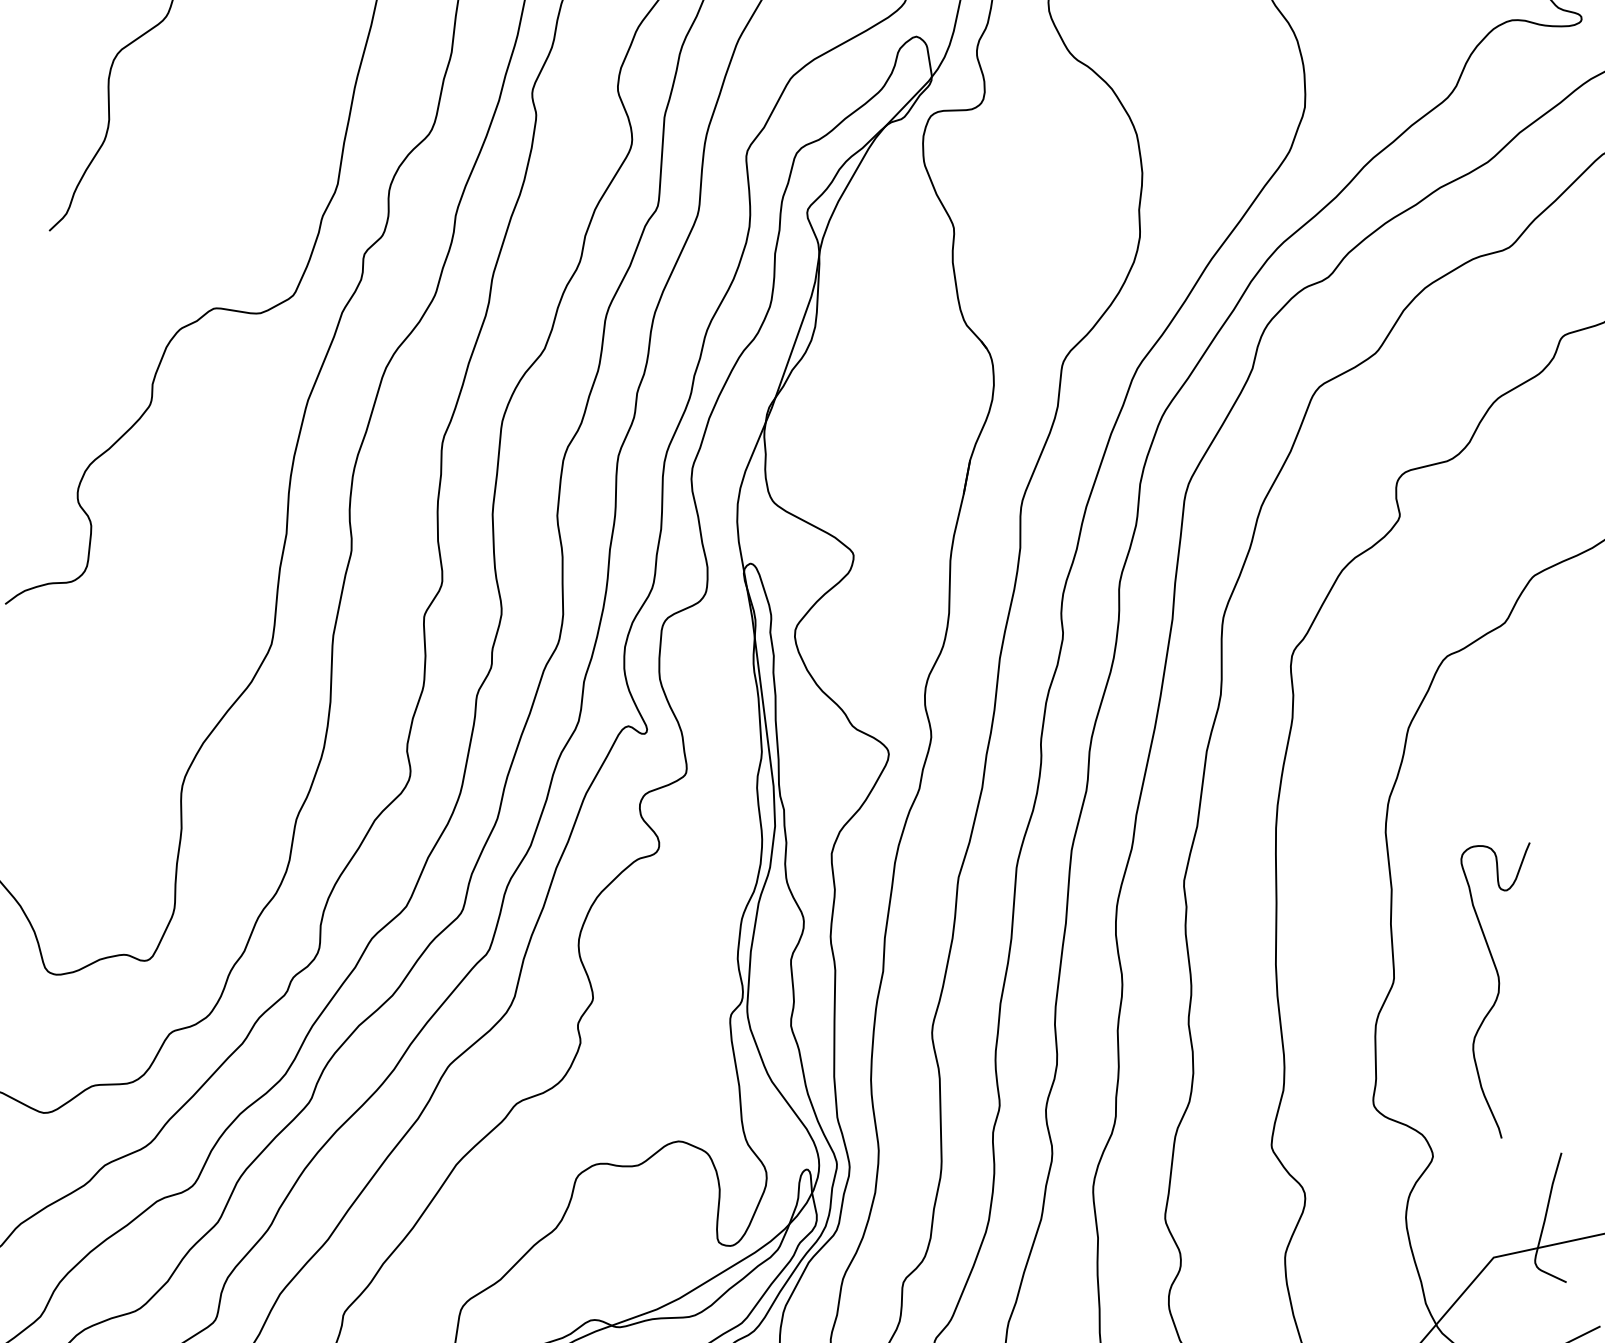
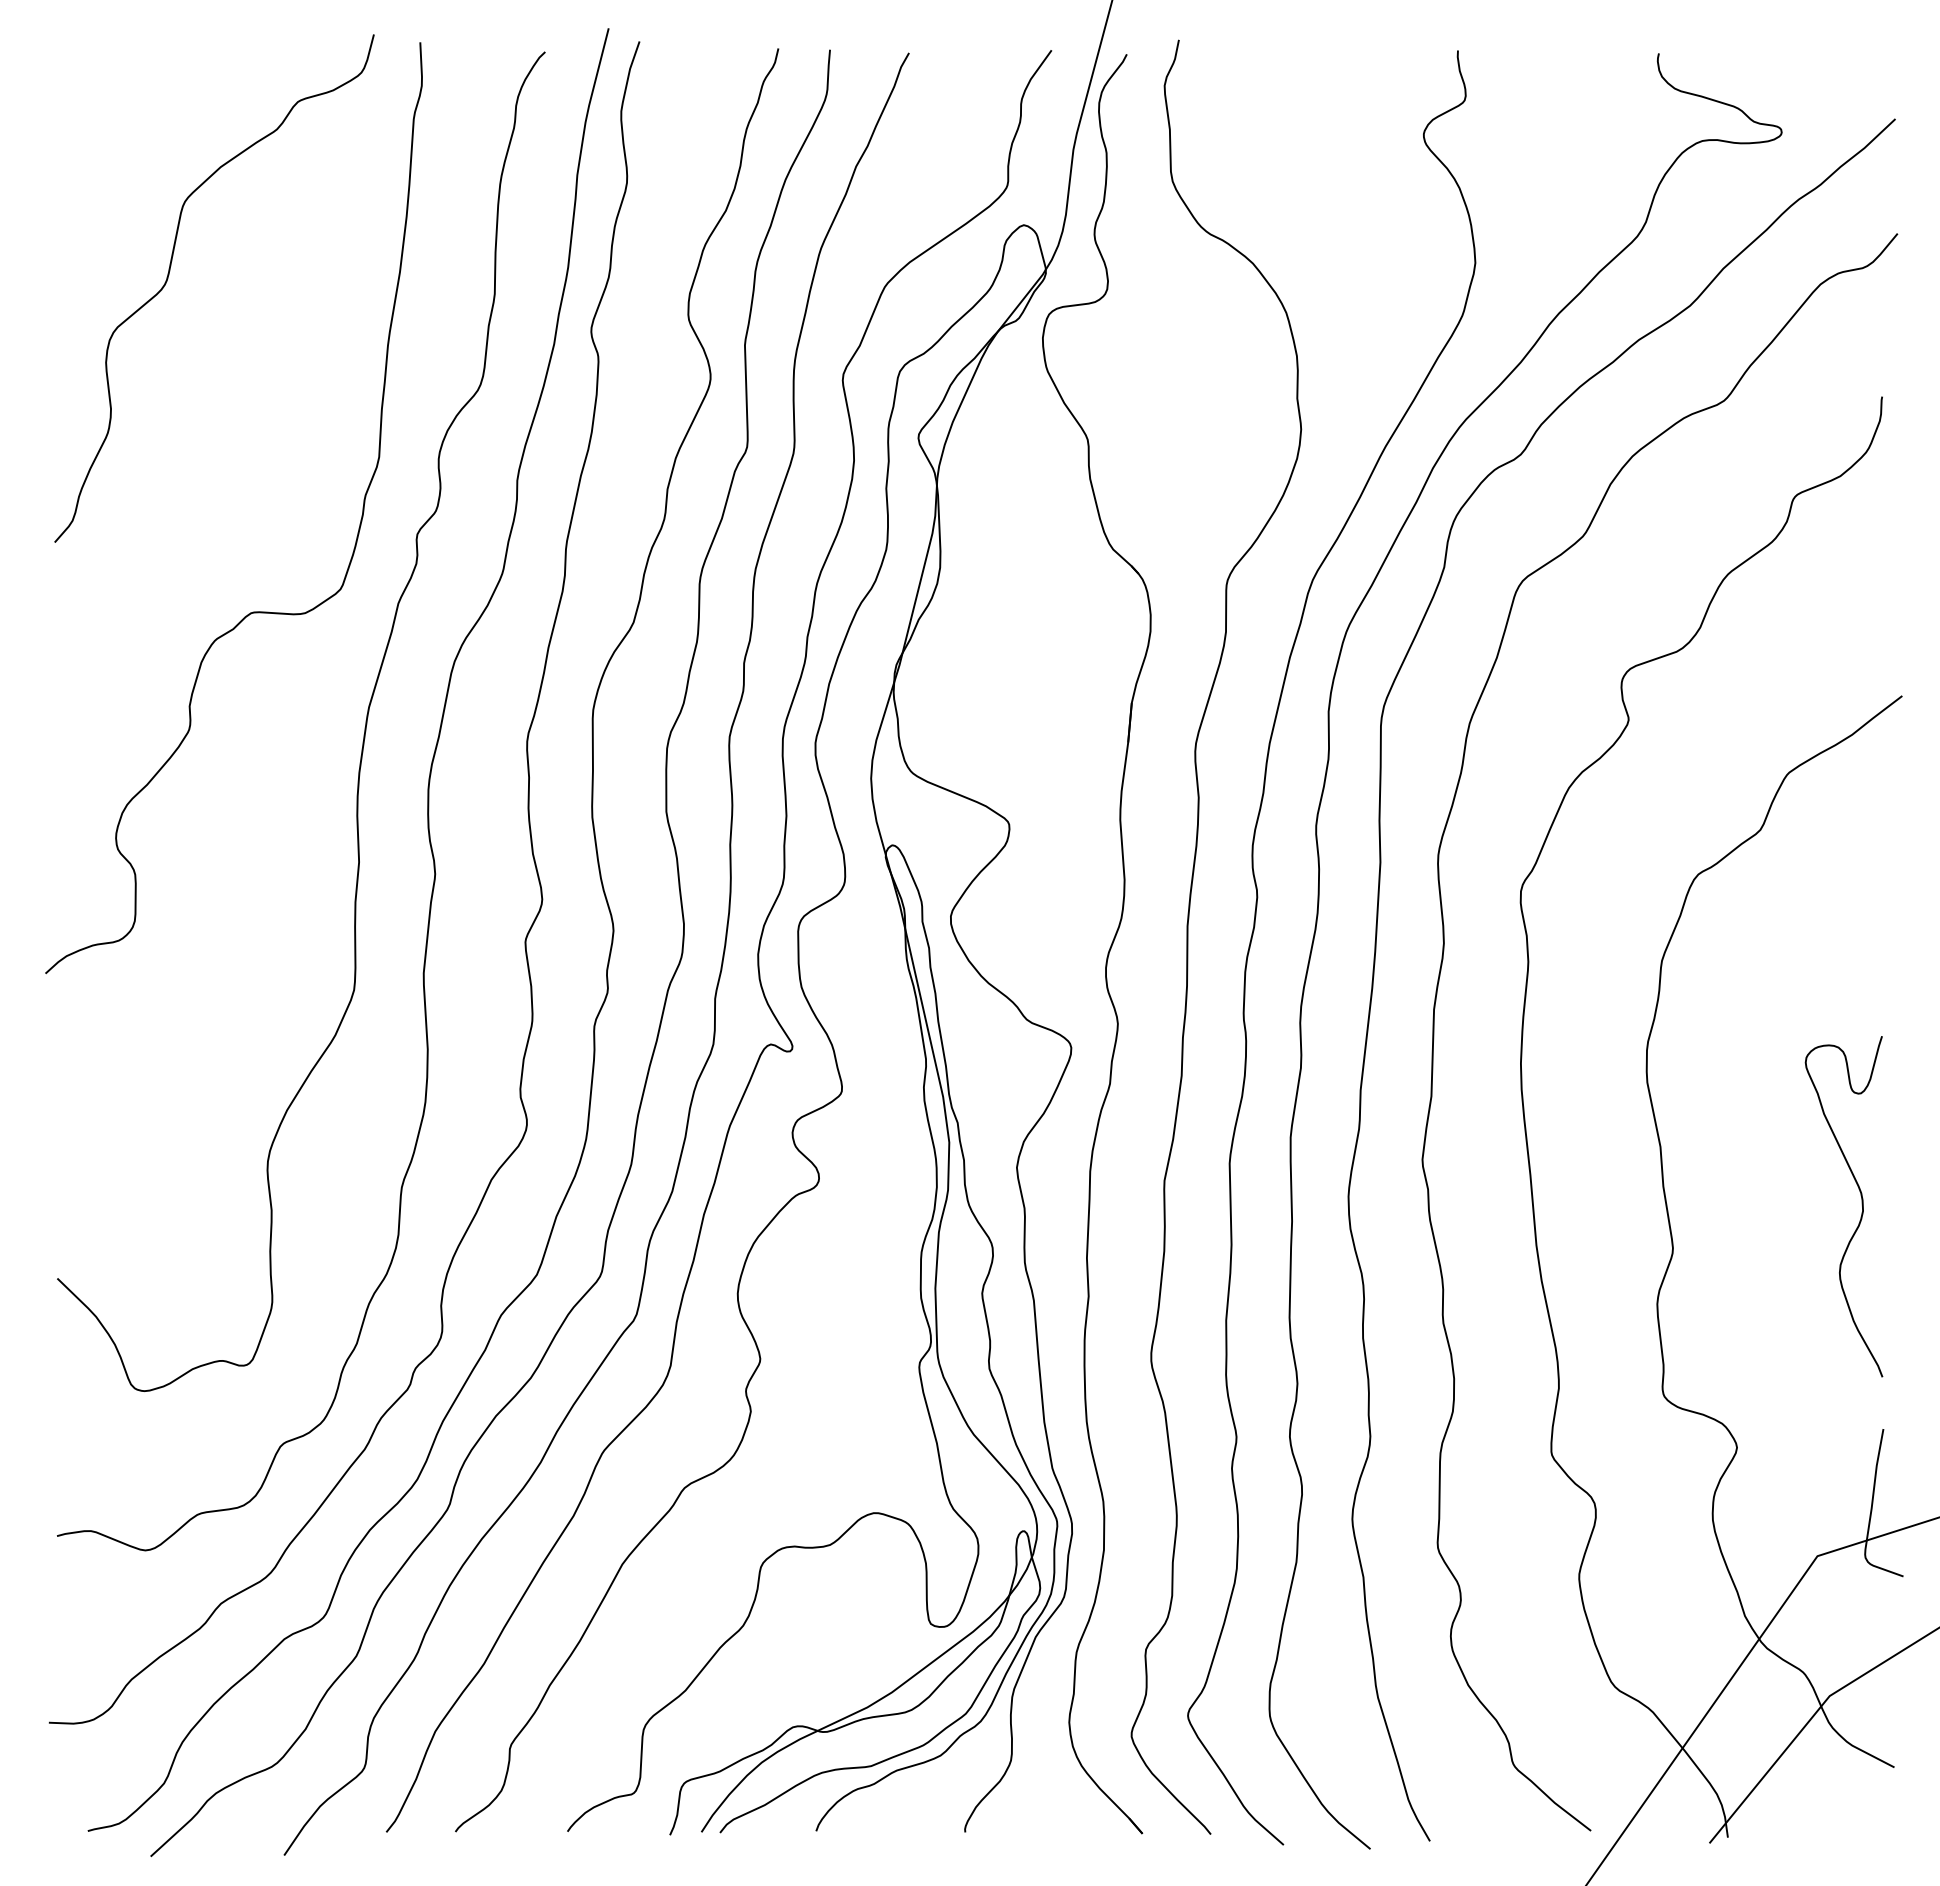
curve: (1497, 987) -> (1861, 1205), moved

